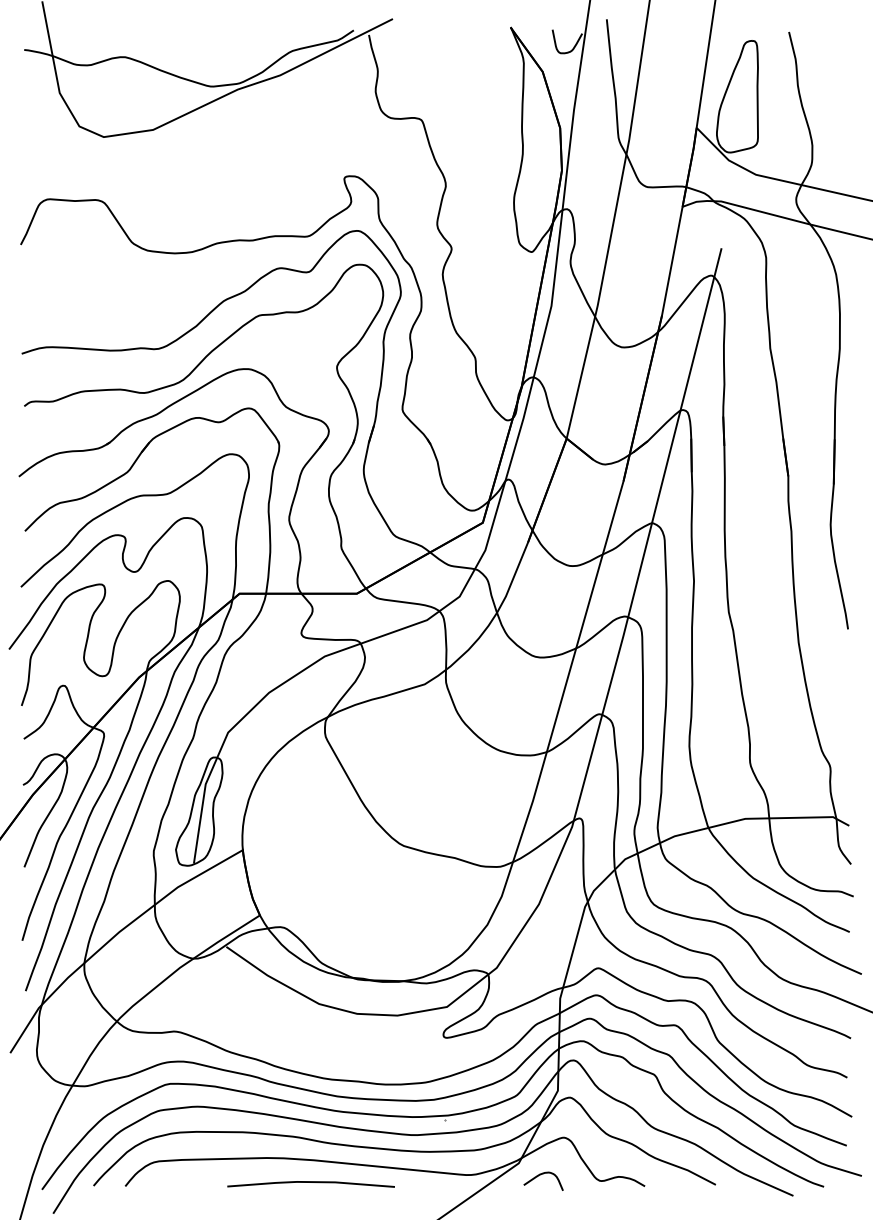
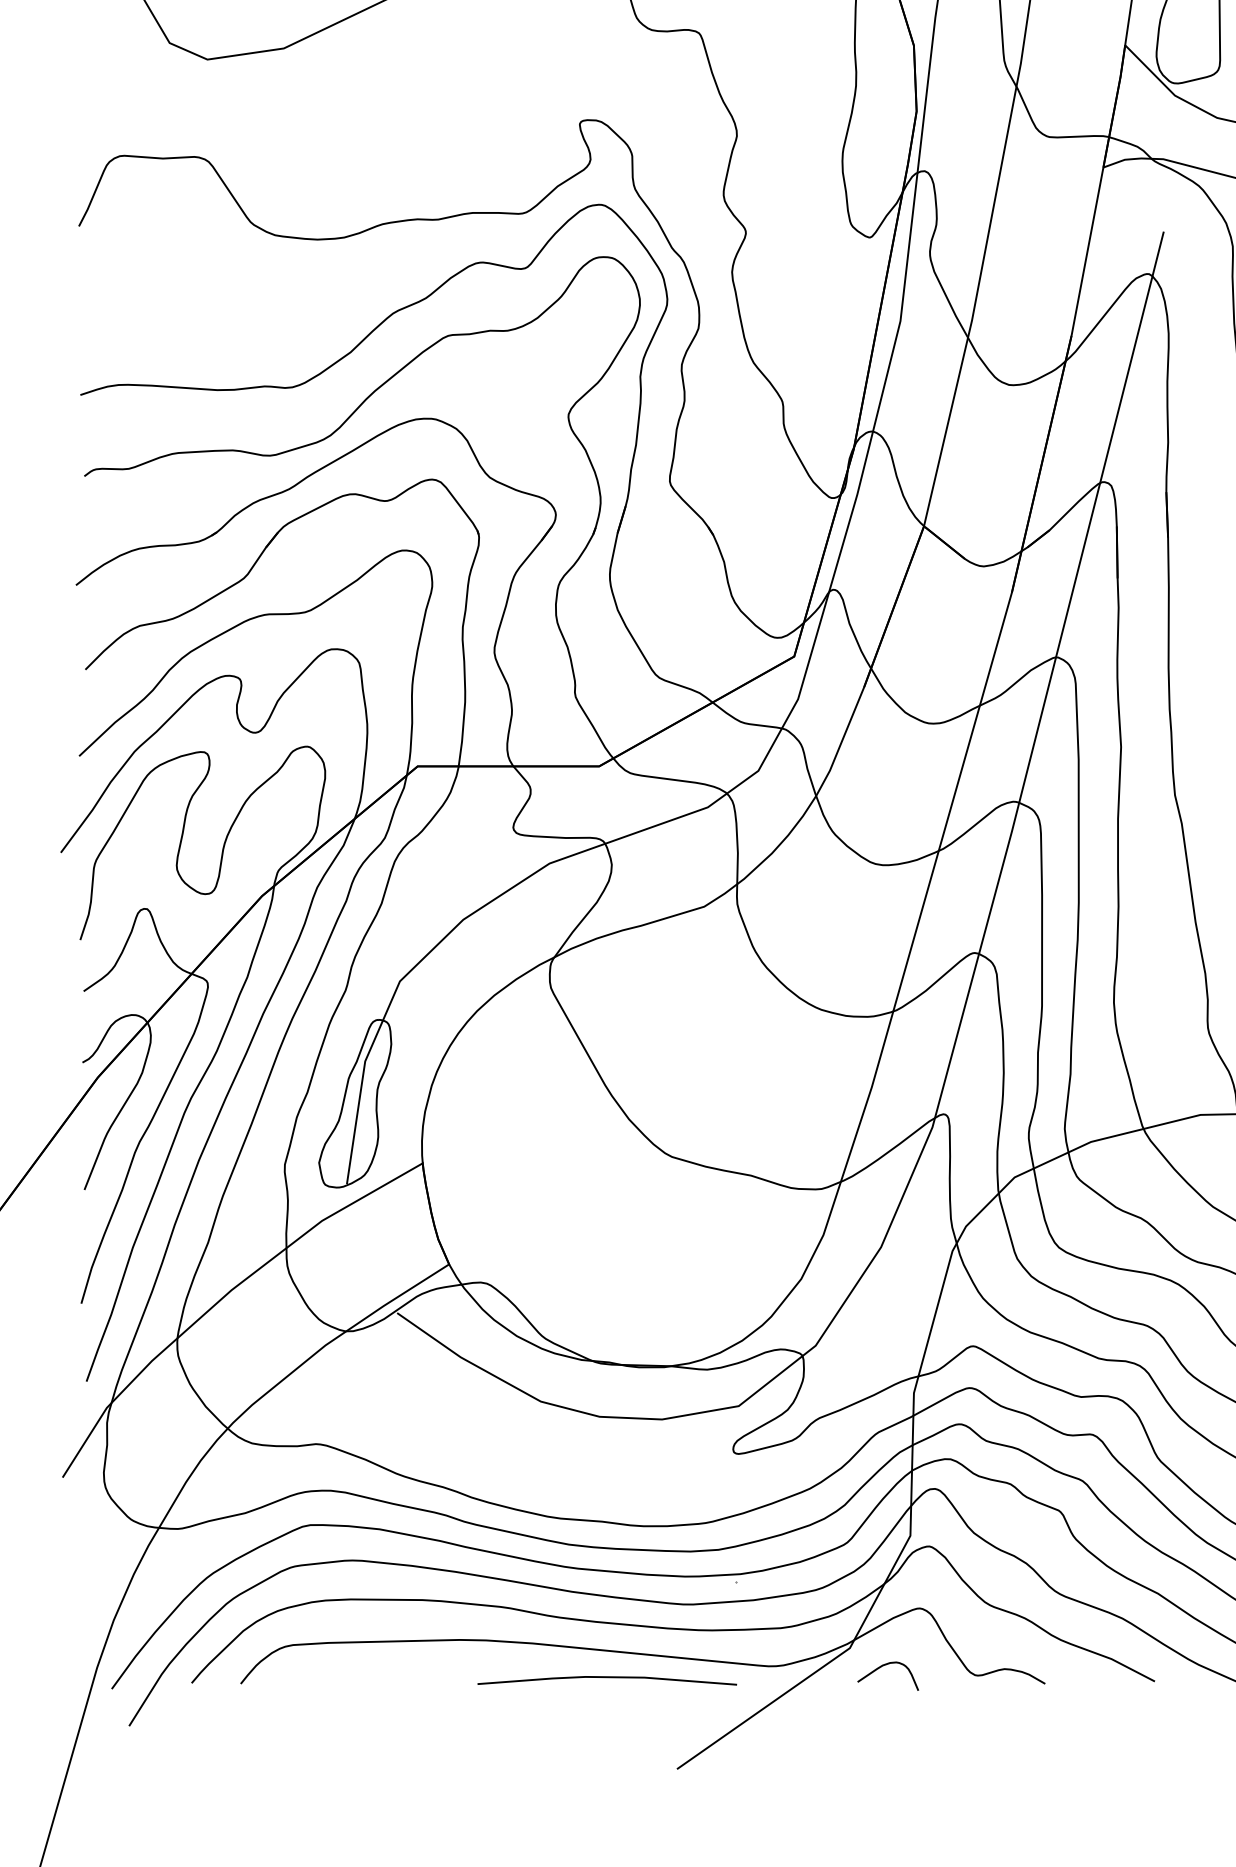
line: (310, 1182) -> (606, 1677), moved

